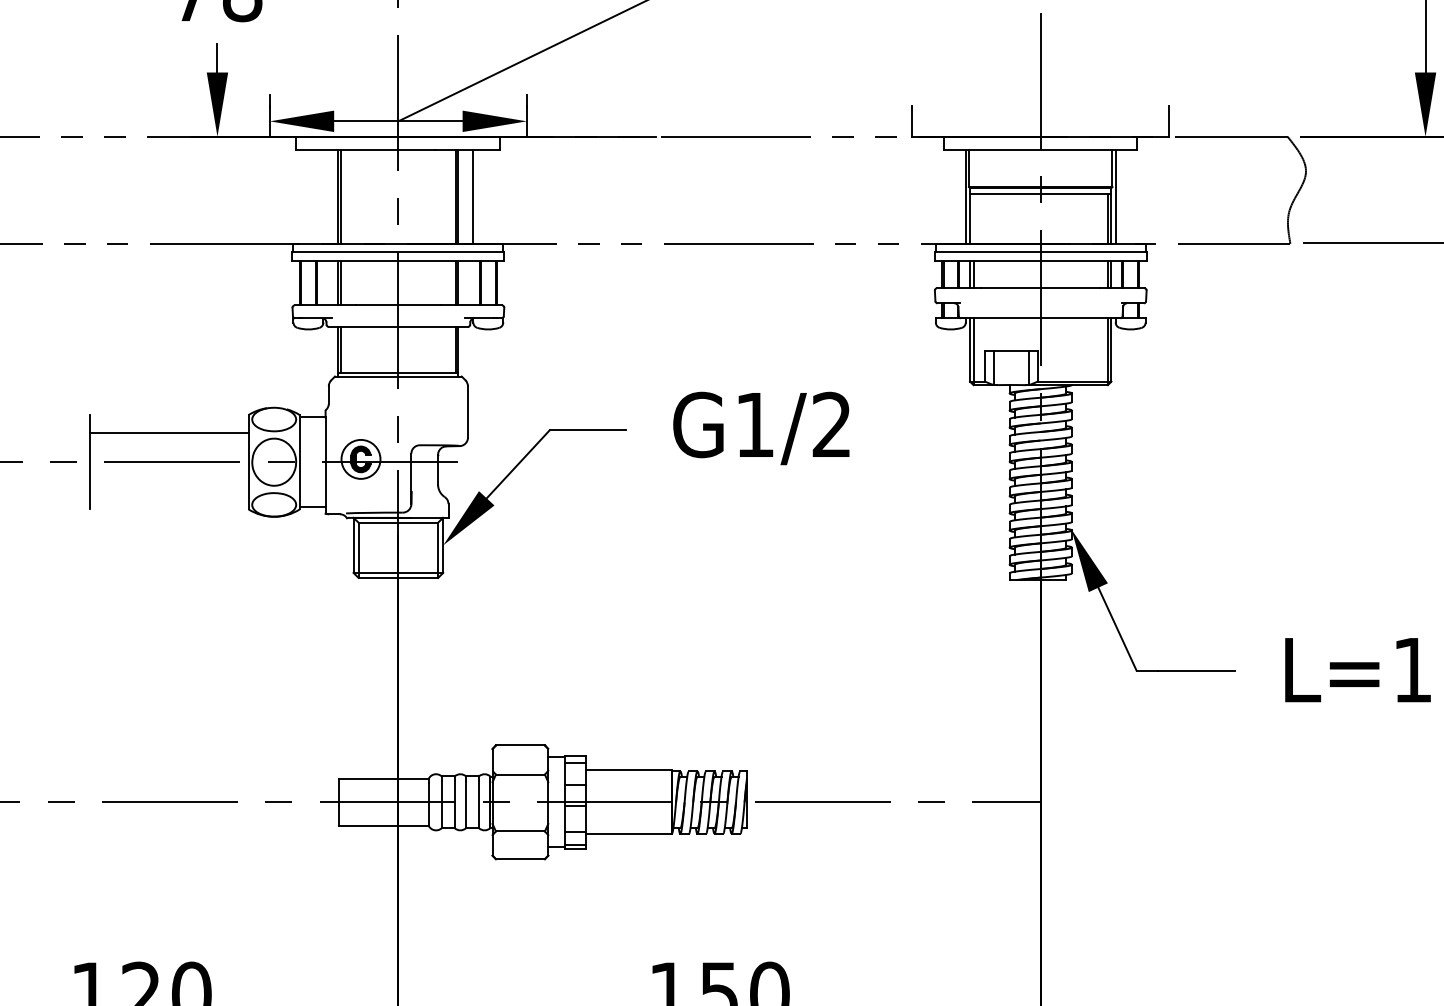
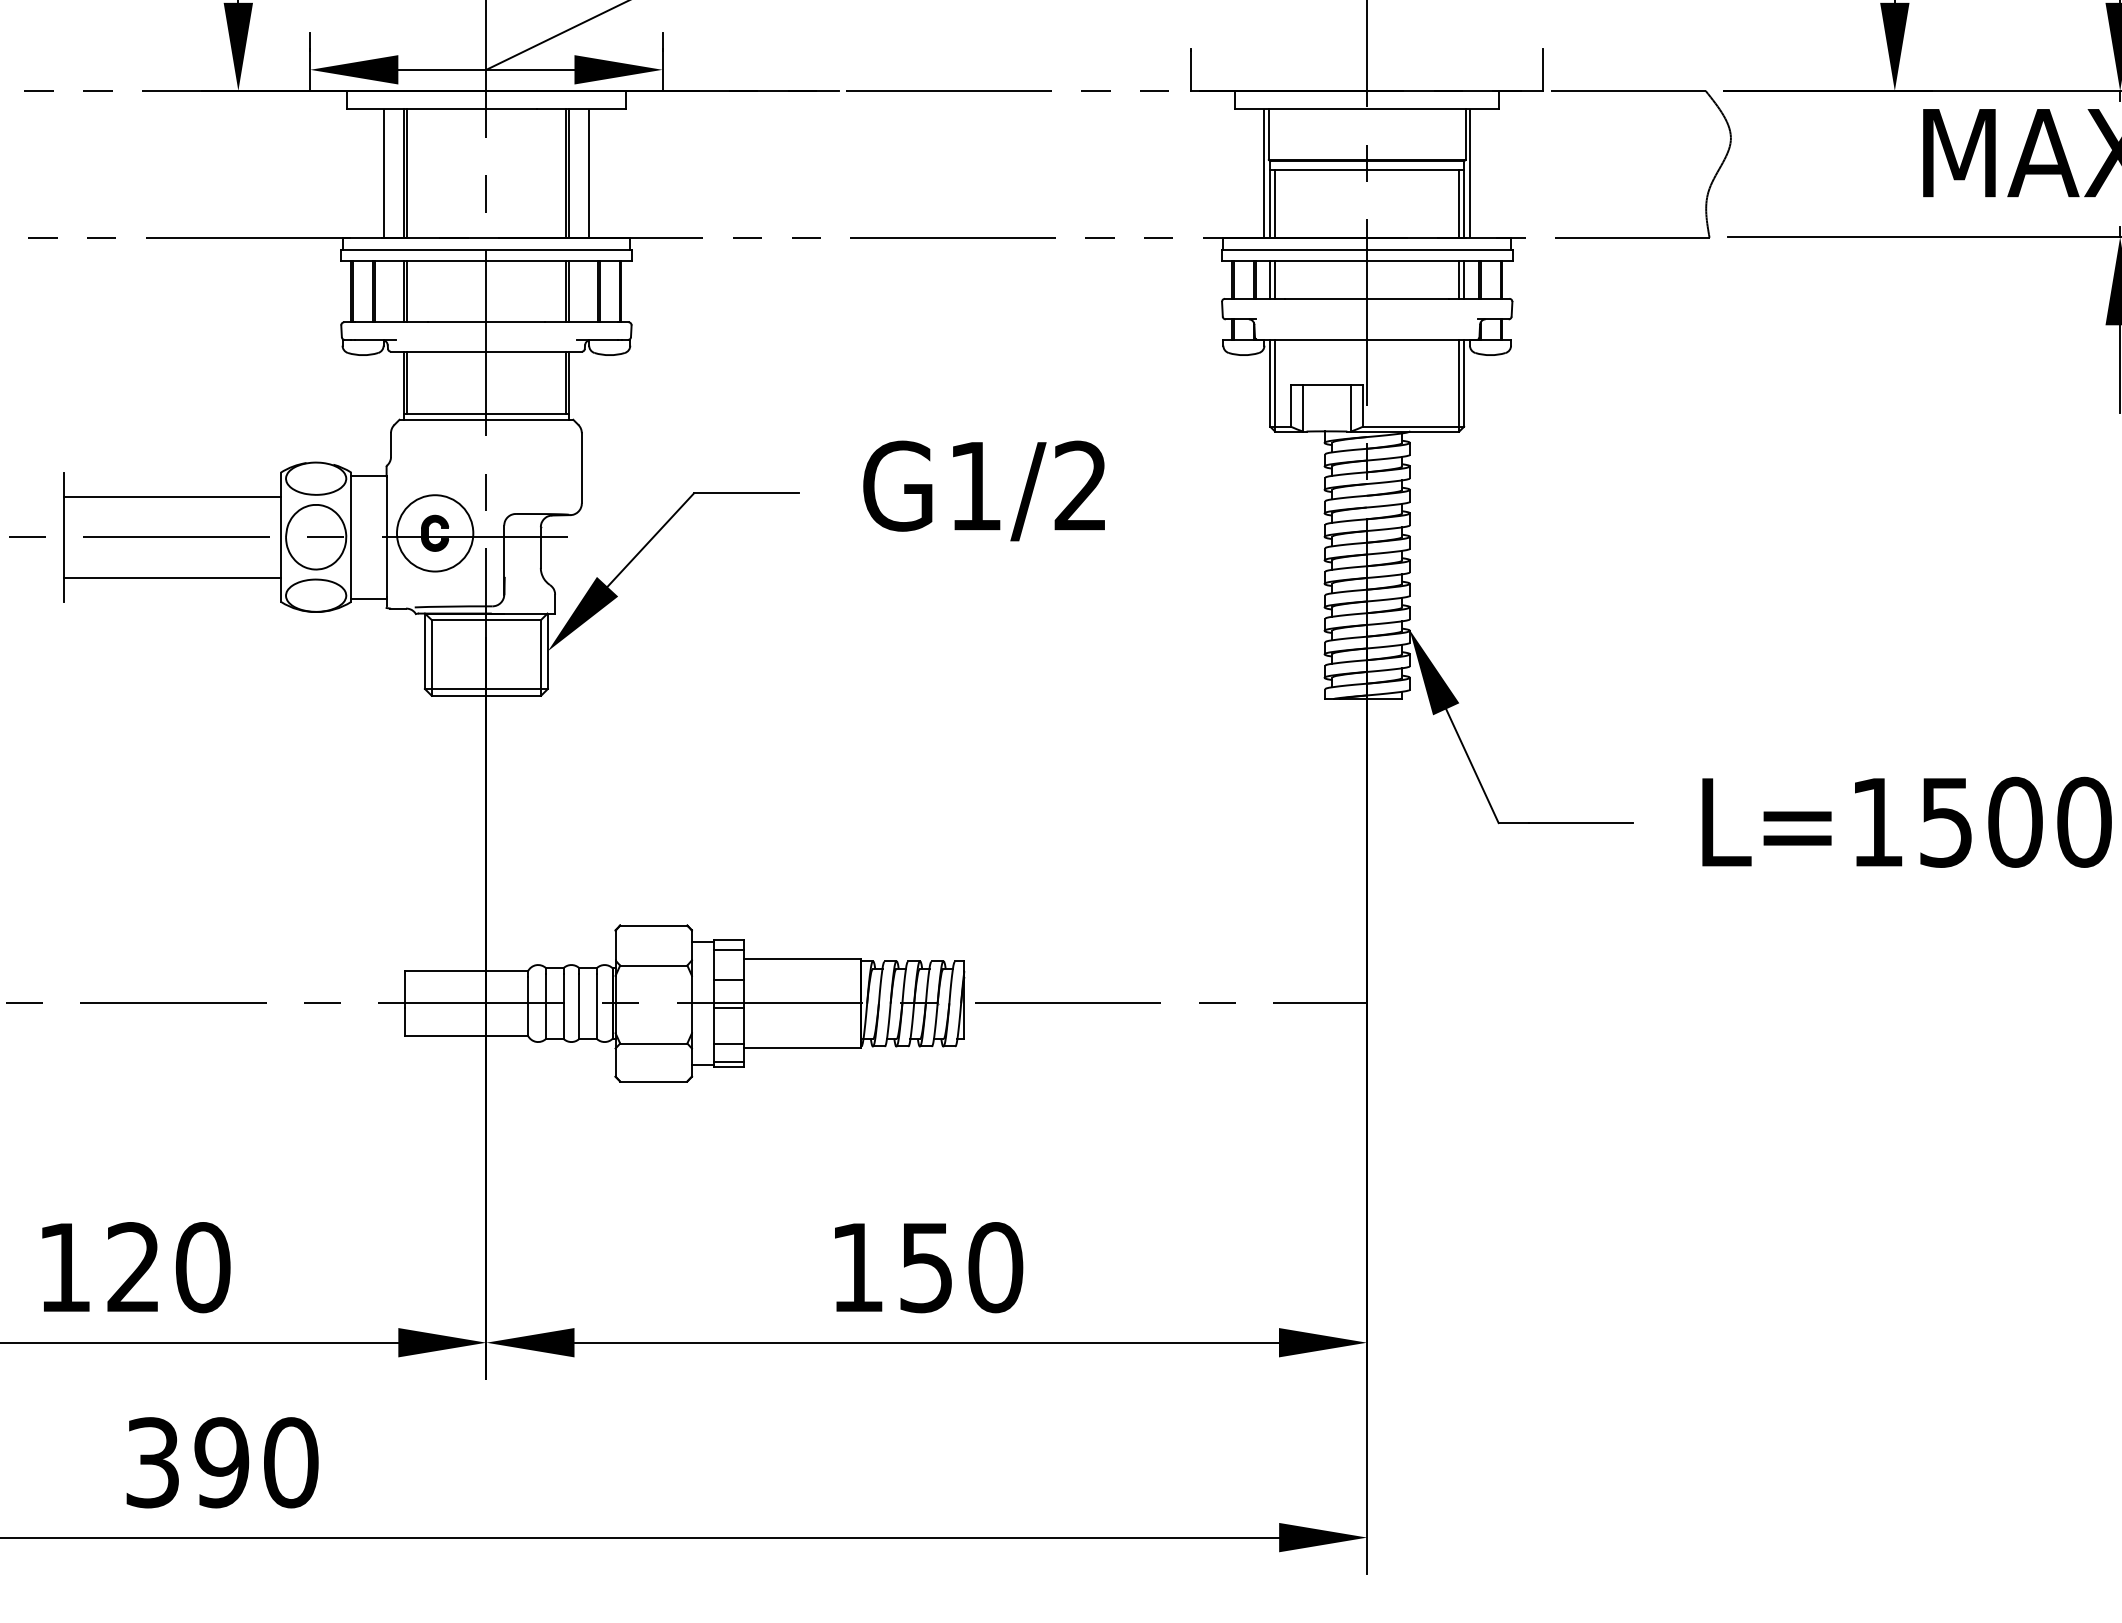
line: (323, 196) -> (383, 172), added
line: (973, 218) -> (1275, 203), added
circle: (361, 459) -> (435, 533), size x1.43
line: (168, 491) -> (171, 577), added

